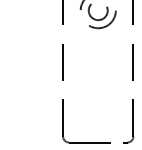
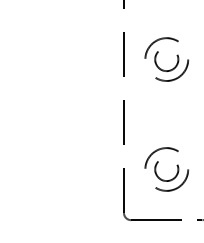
part: (89, 100) -> (156, 169), added

